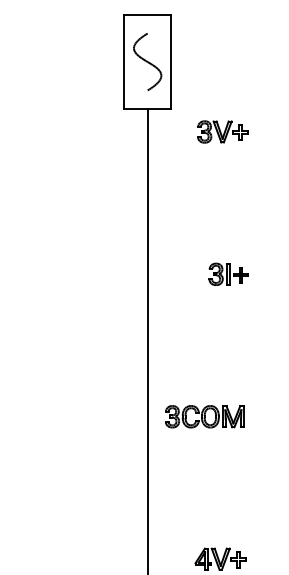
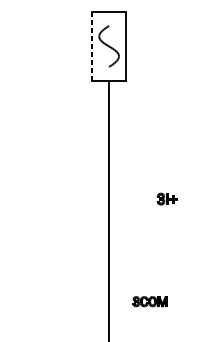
line: (123, 61) -> (91, 46), solid -> dashed
part: (222, 131) -> (162, 96), removed
part: (228, 273) -> (167, 198), size x0.7
part: (204, 416) -> (149, 301), size x0.6

